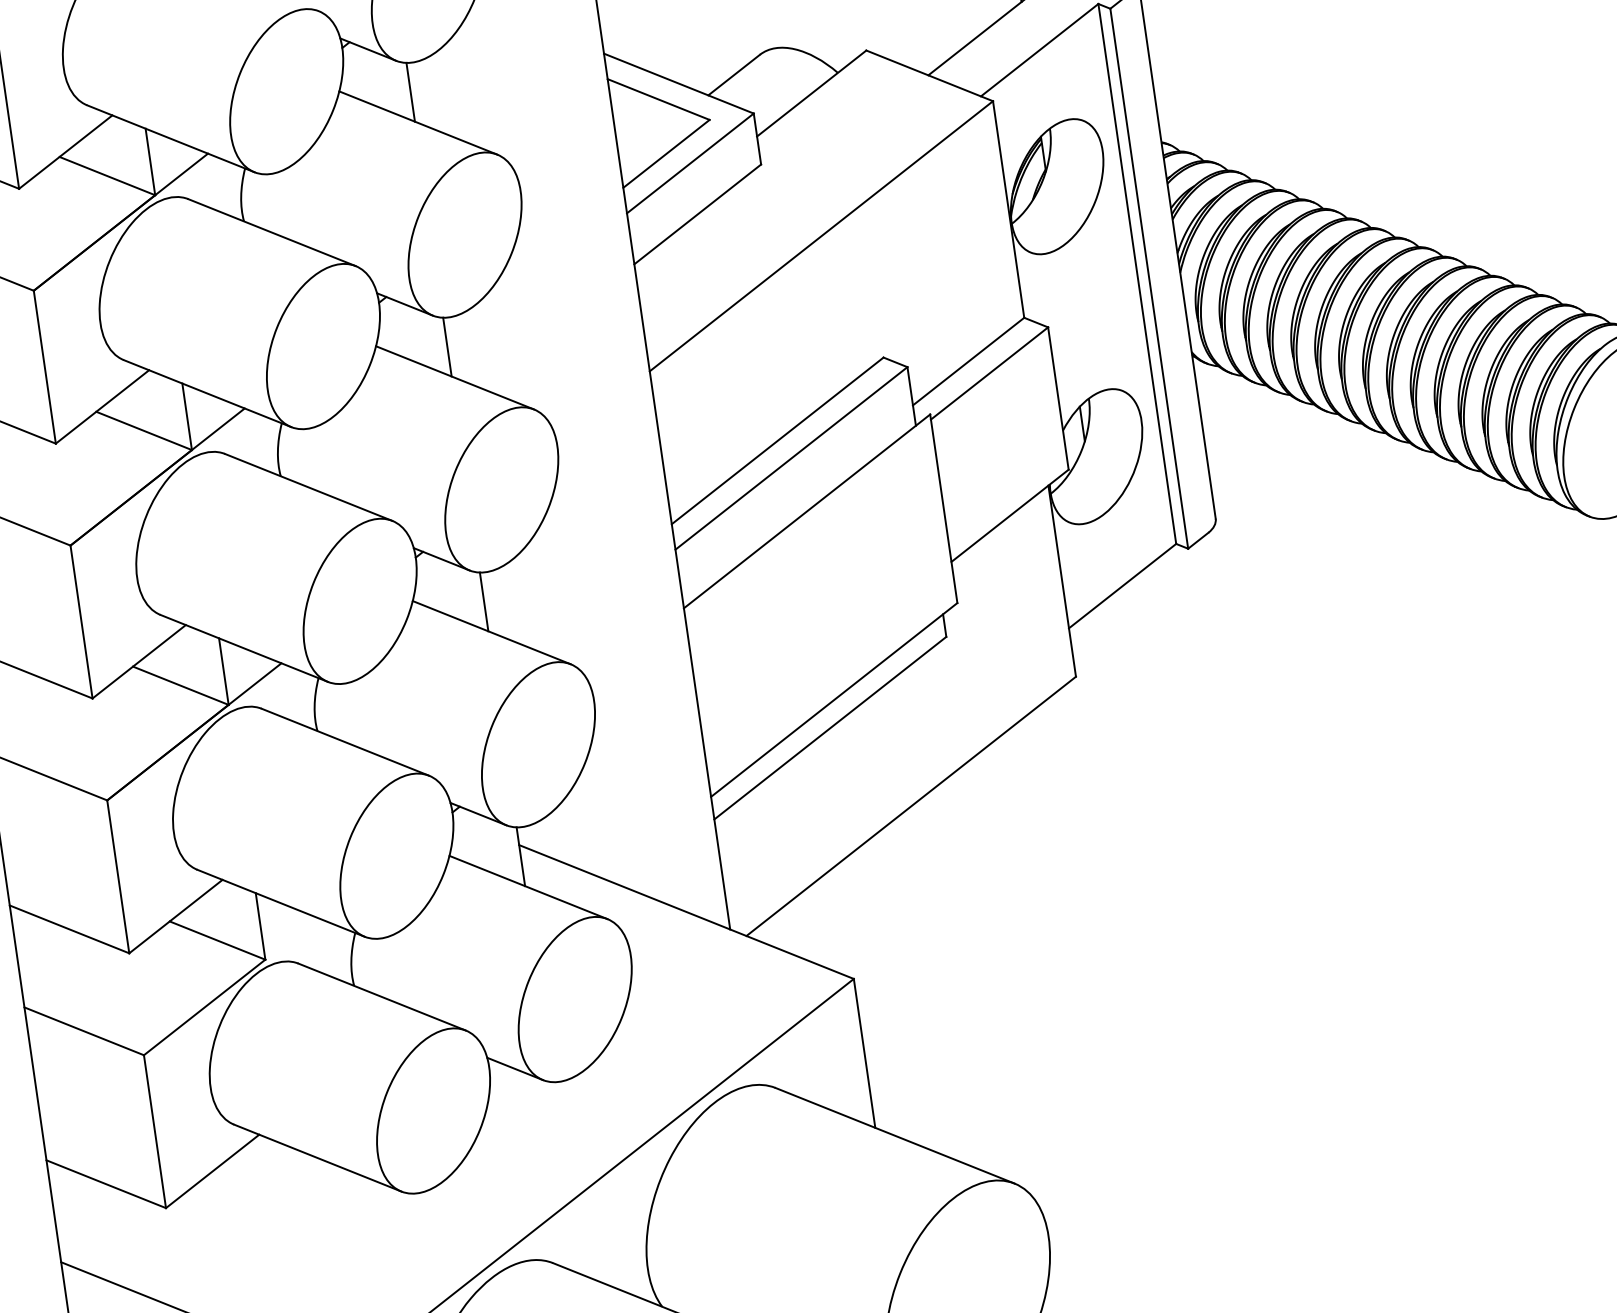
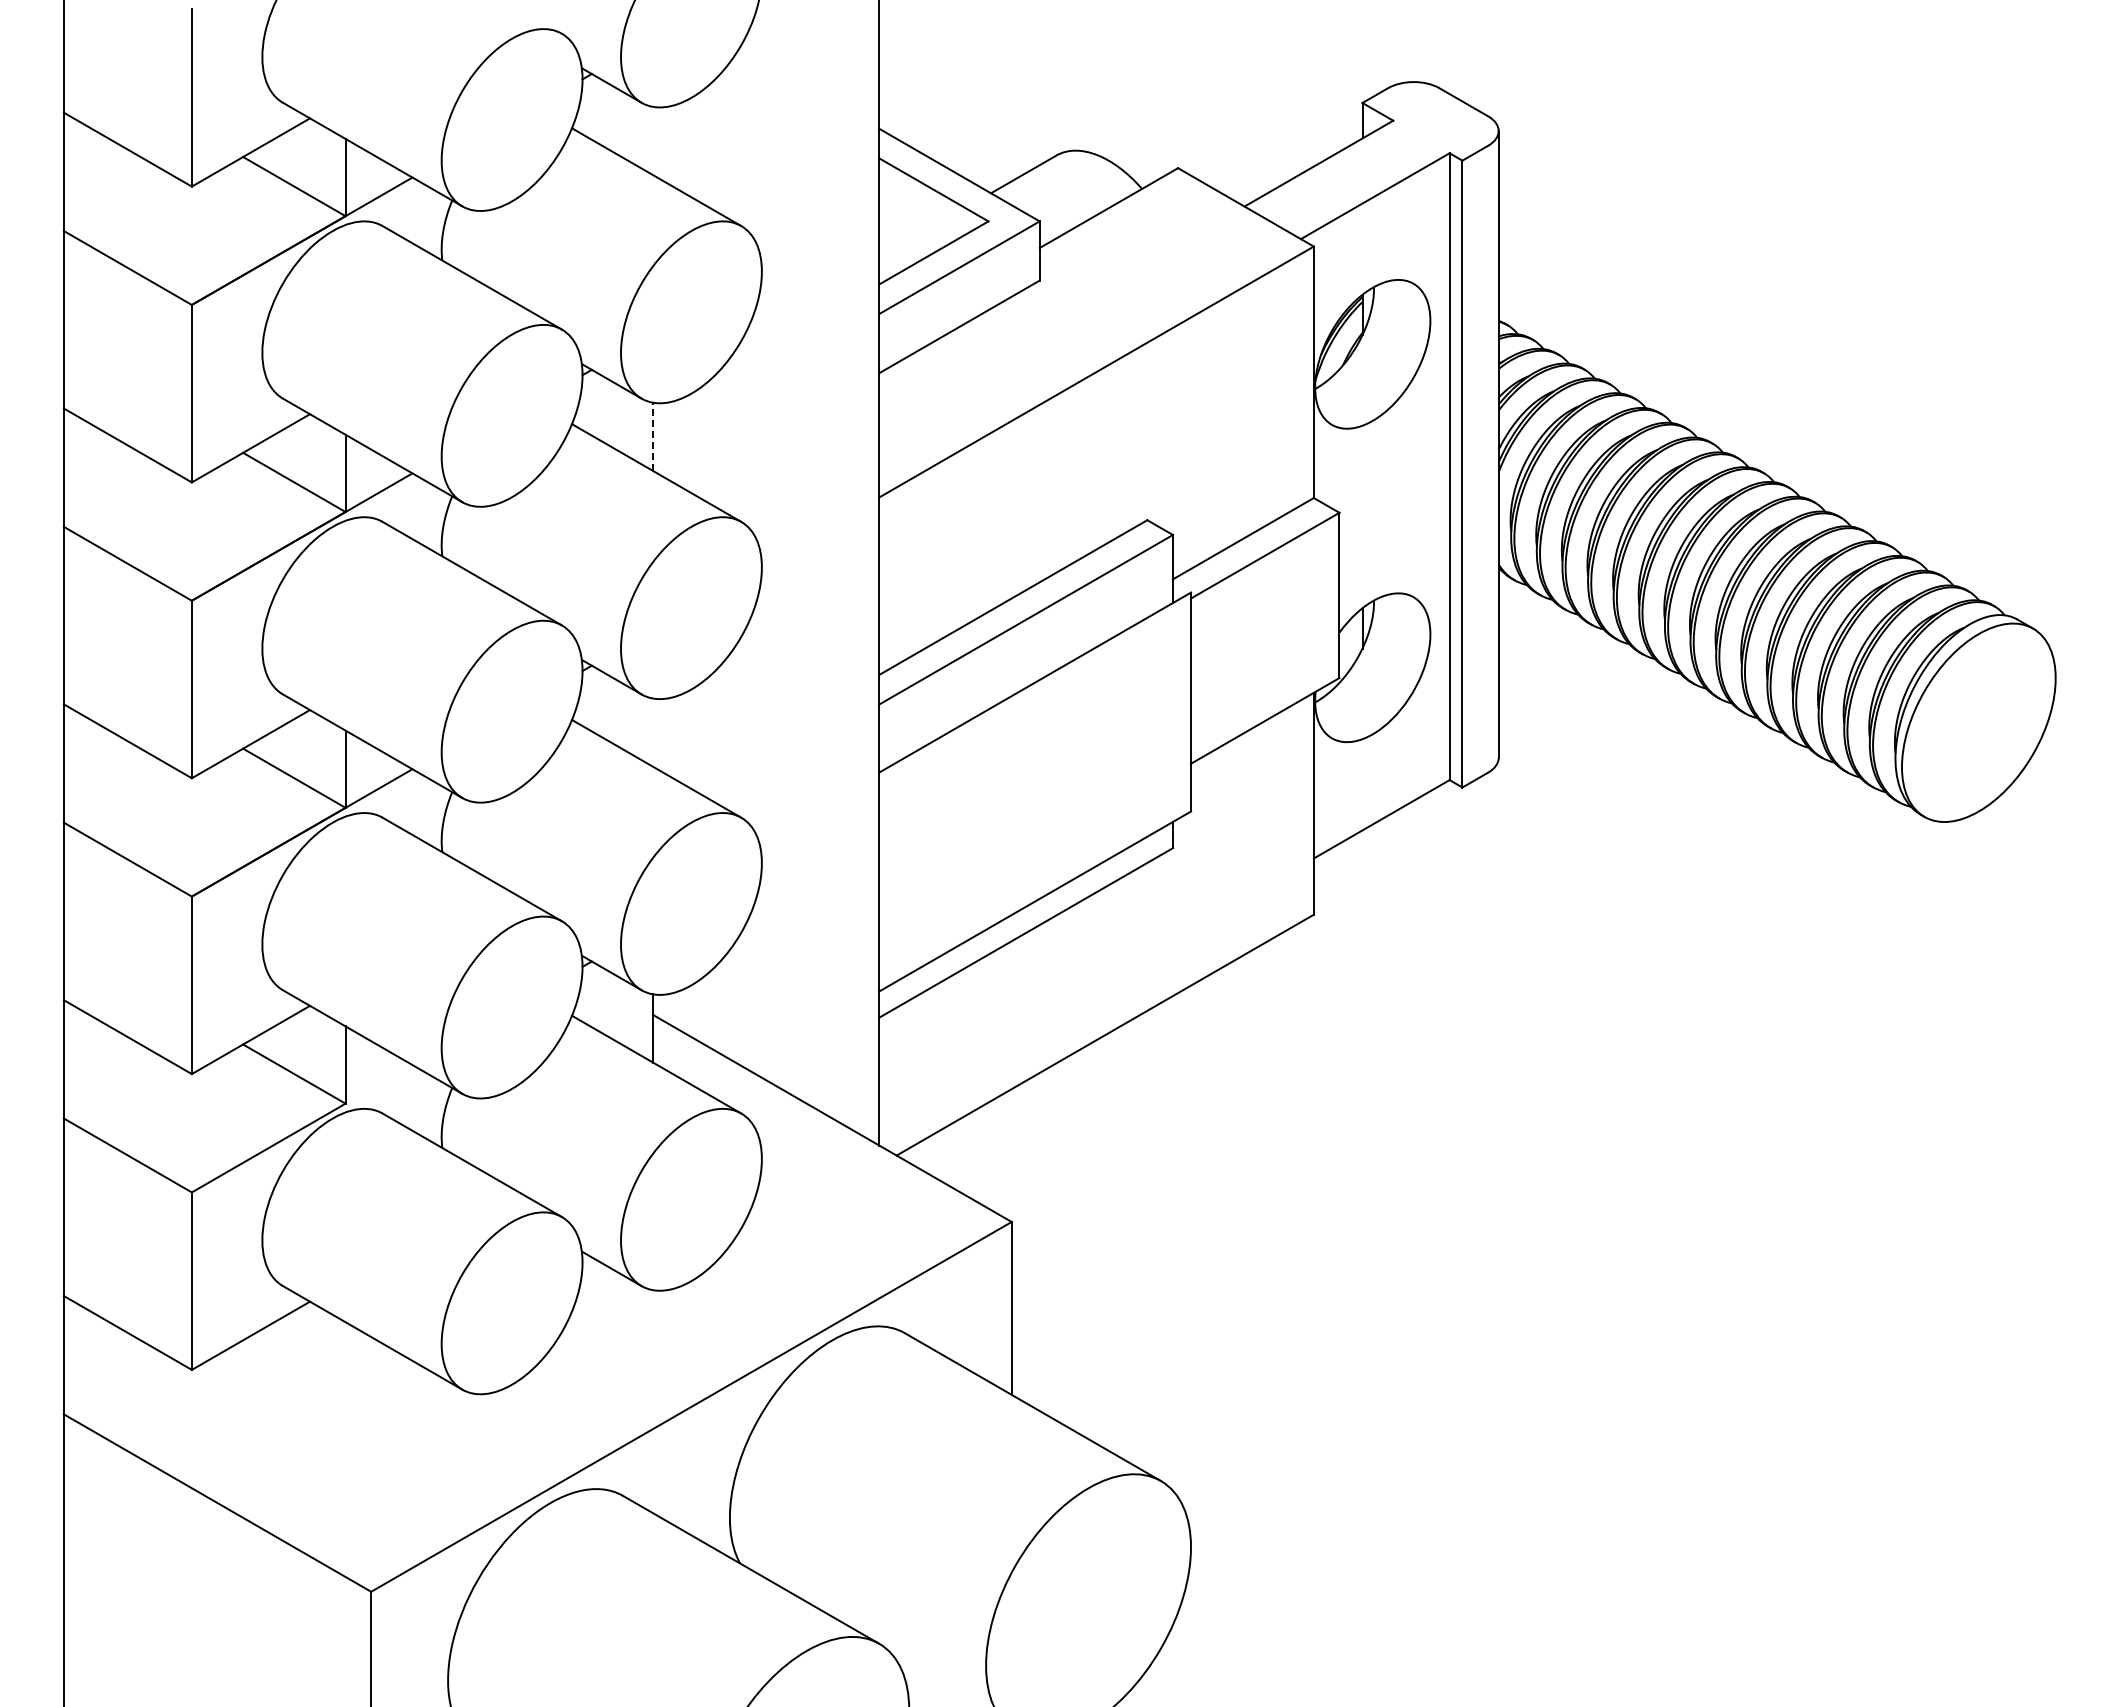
line: (411, 91) -> (653, 140), removed
line: (447, 346) -> (653, 436), solid -> dashed
line: (484, 601) -> (653, 732), removed

